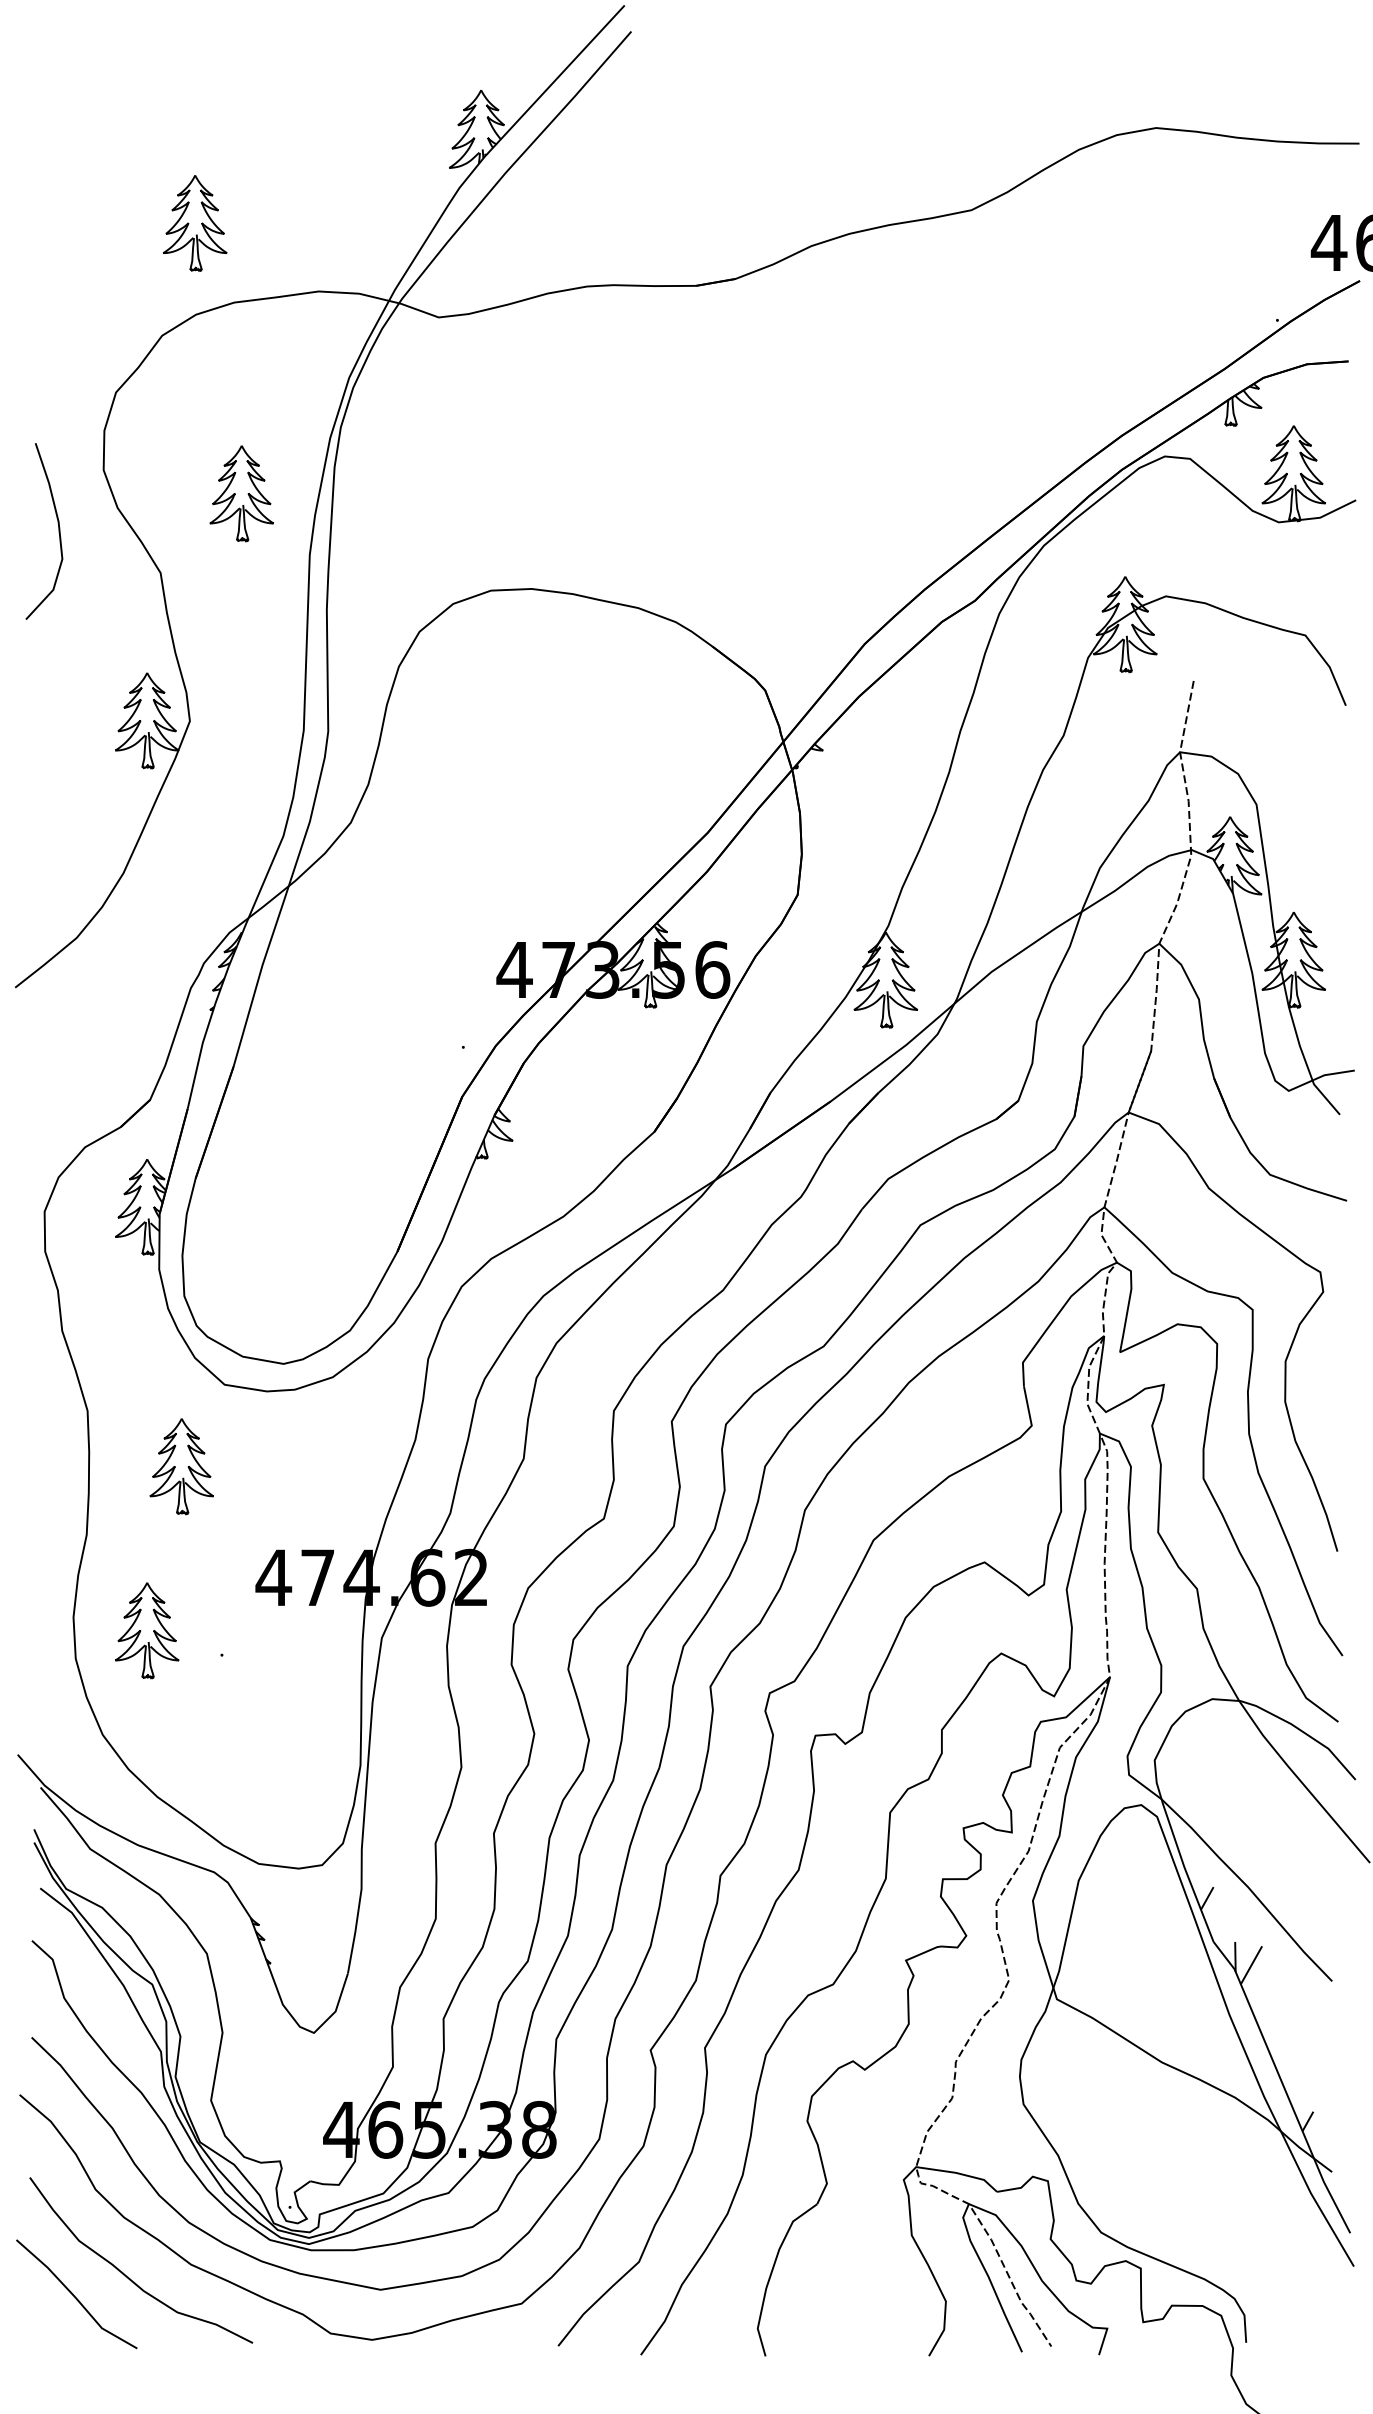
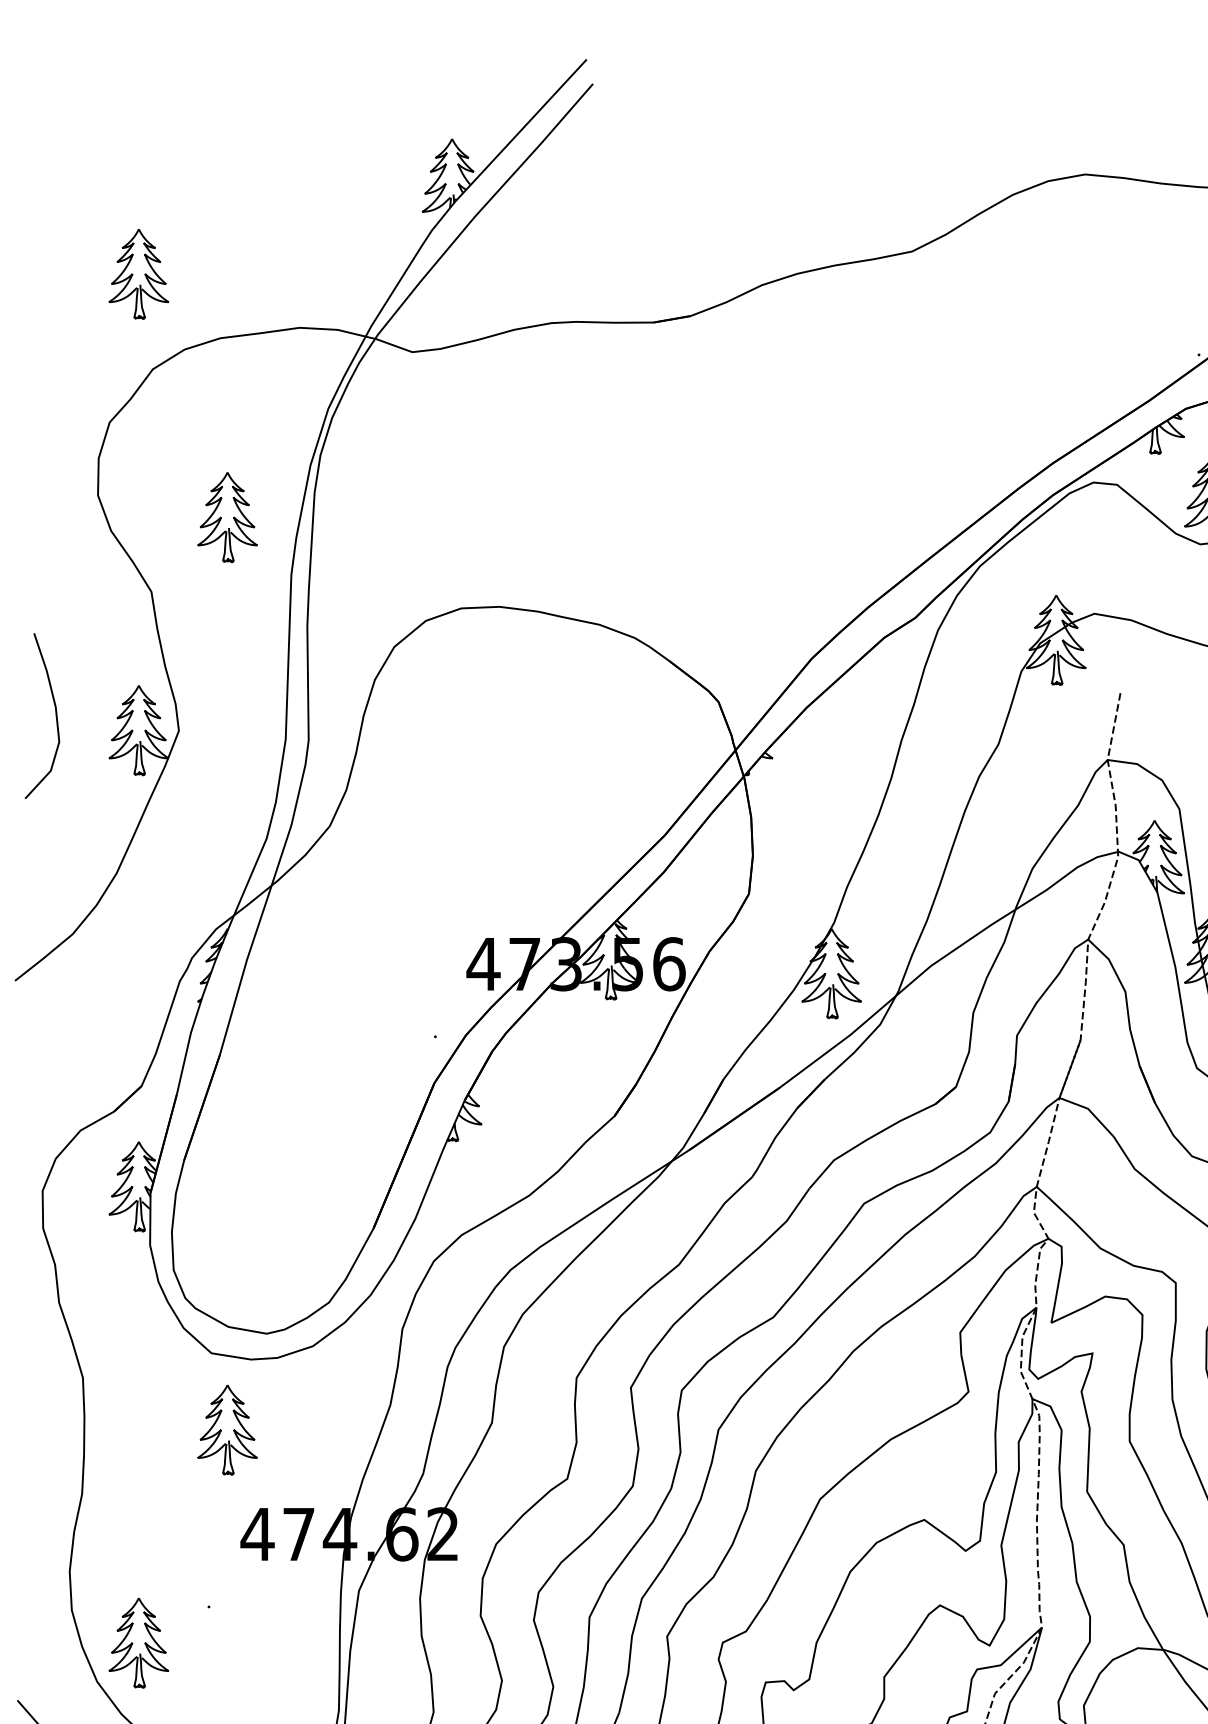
part: (195, 223) -> (139, 274), moved
curve: (58, 531) -> (55, 716), moved
part: (181, 1466) -> (227, 1429), moved
part: (147, 1630) -> (139, 1642), moved

